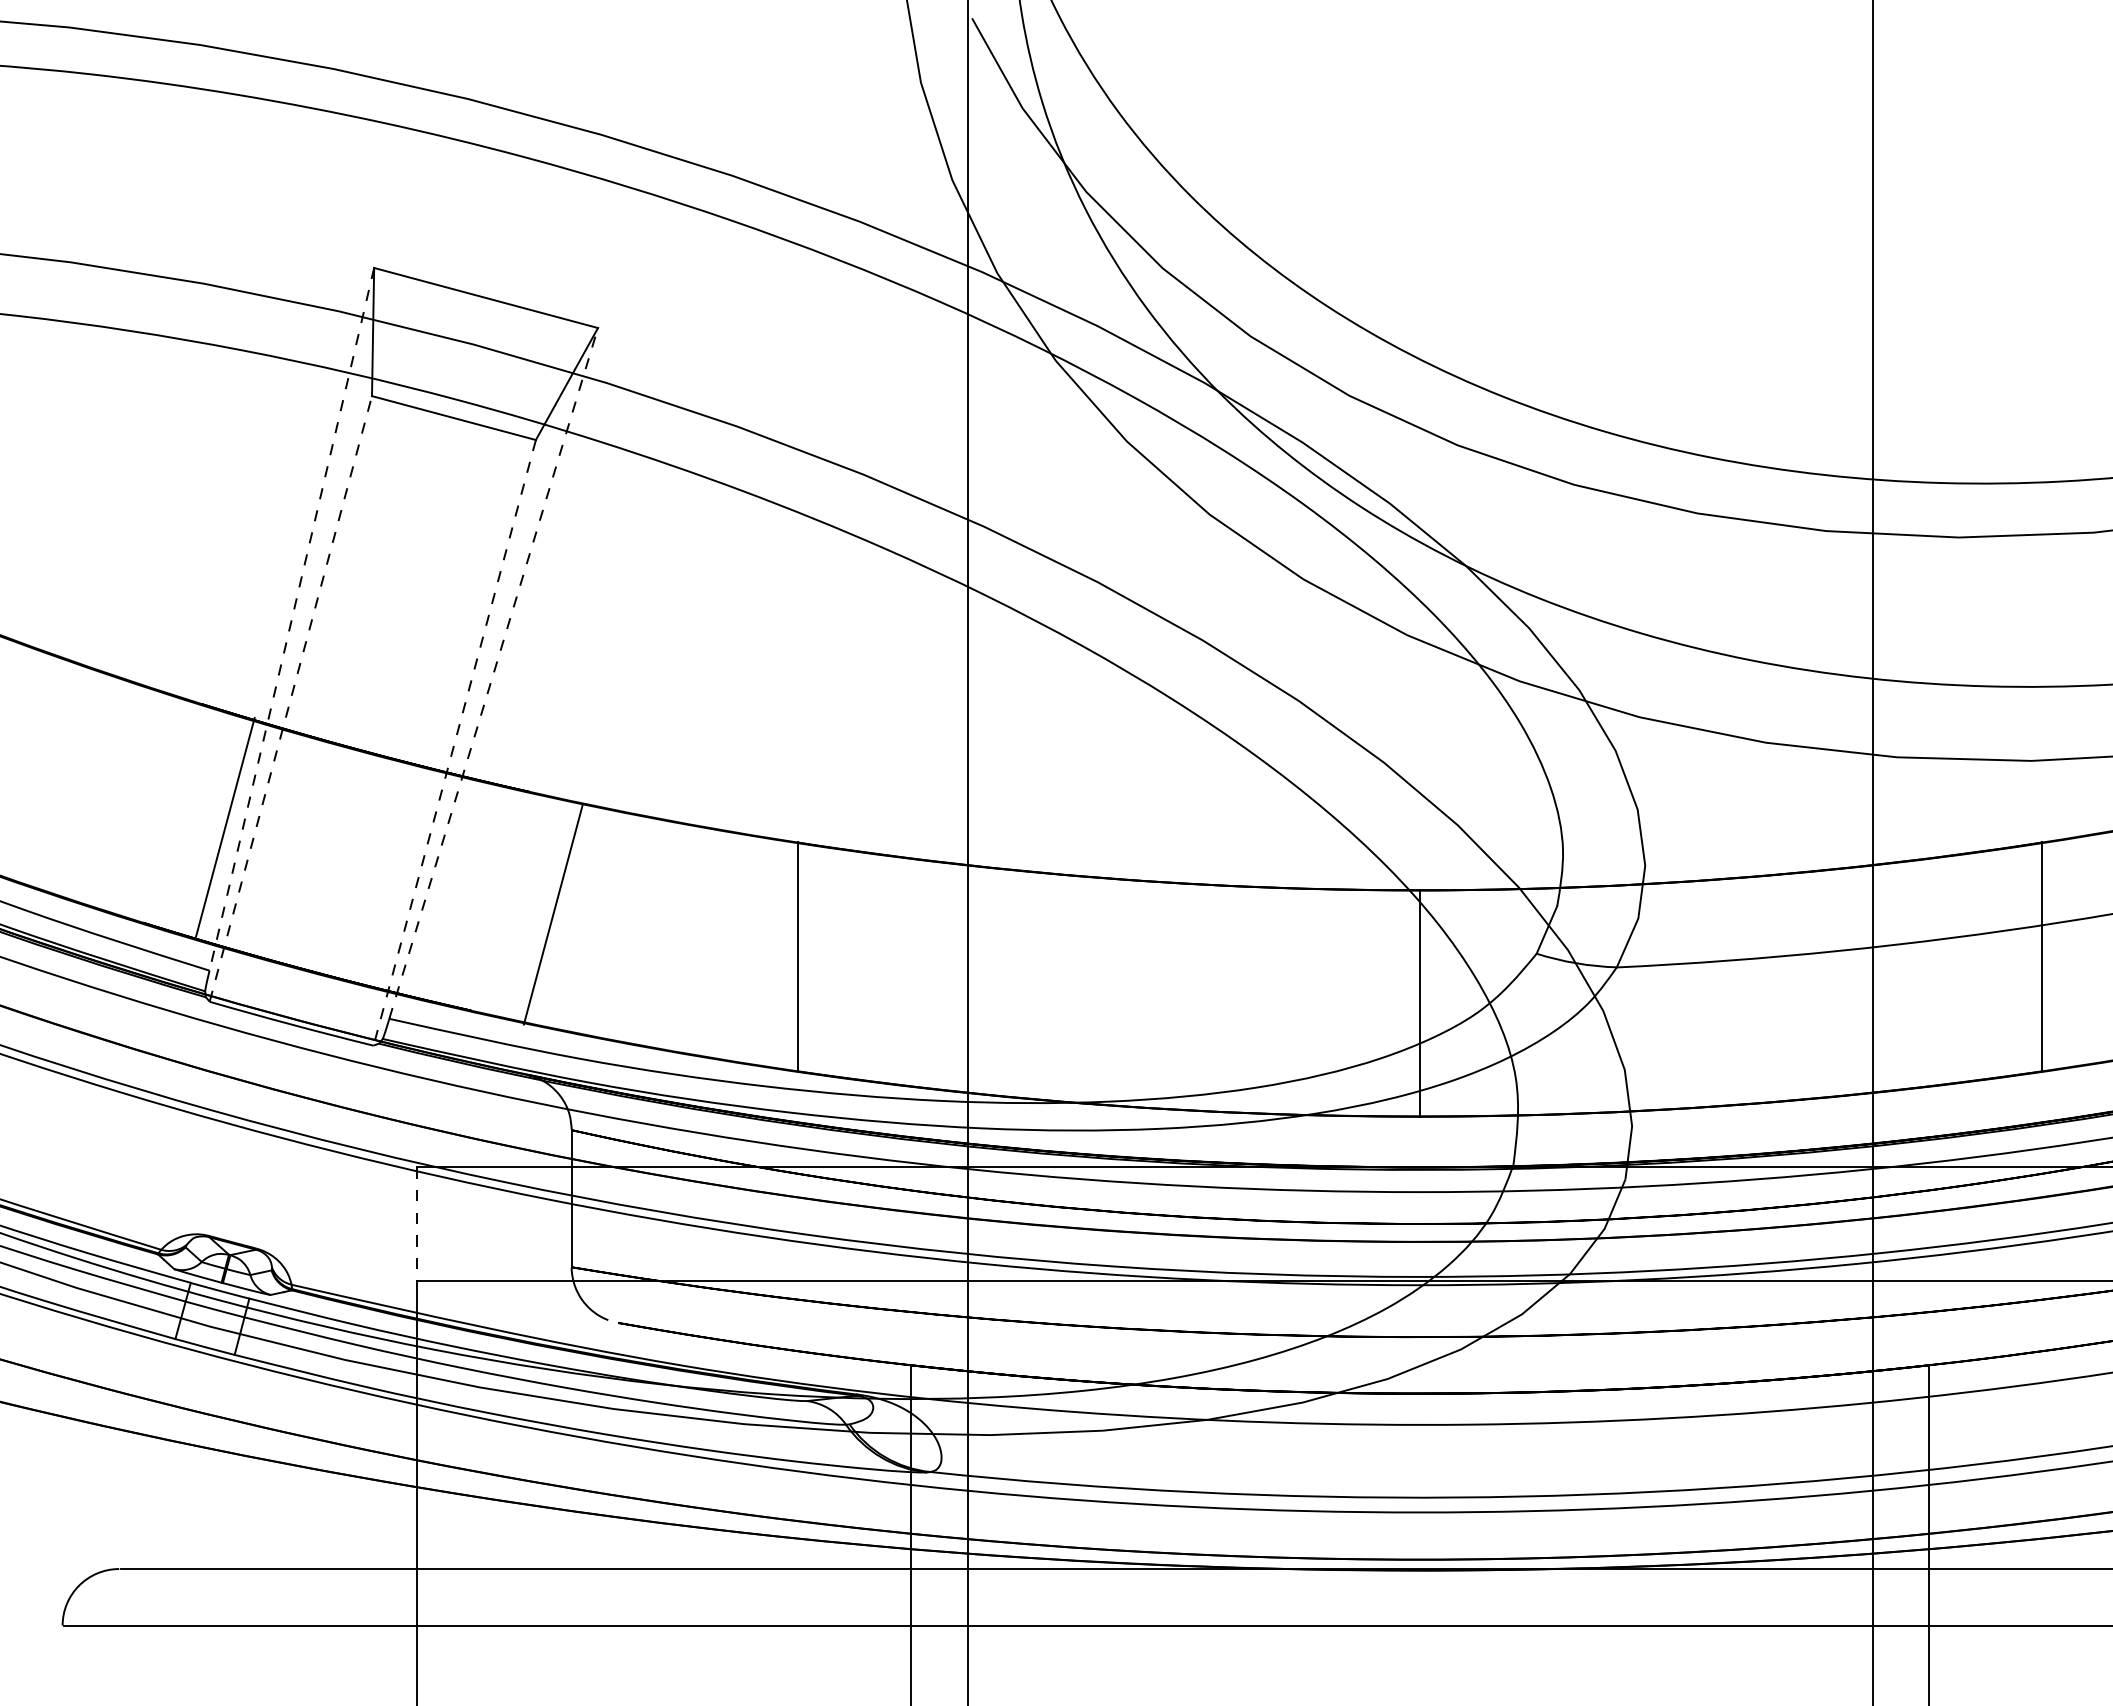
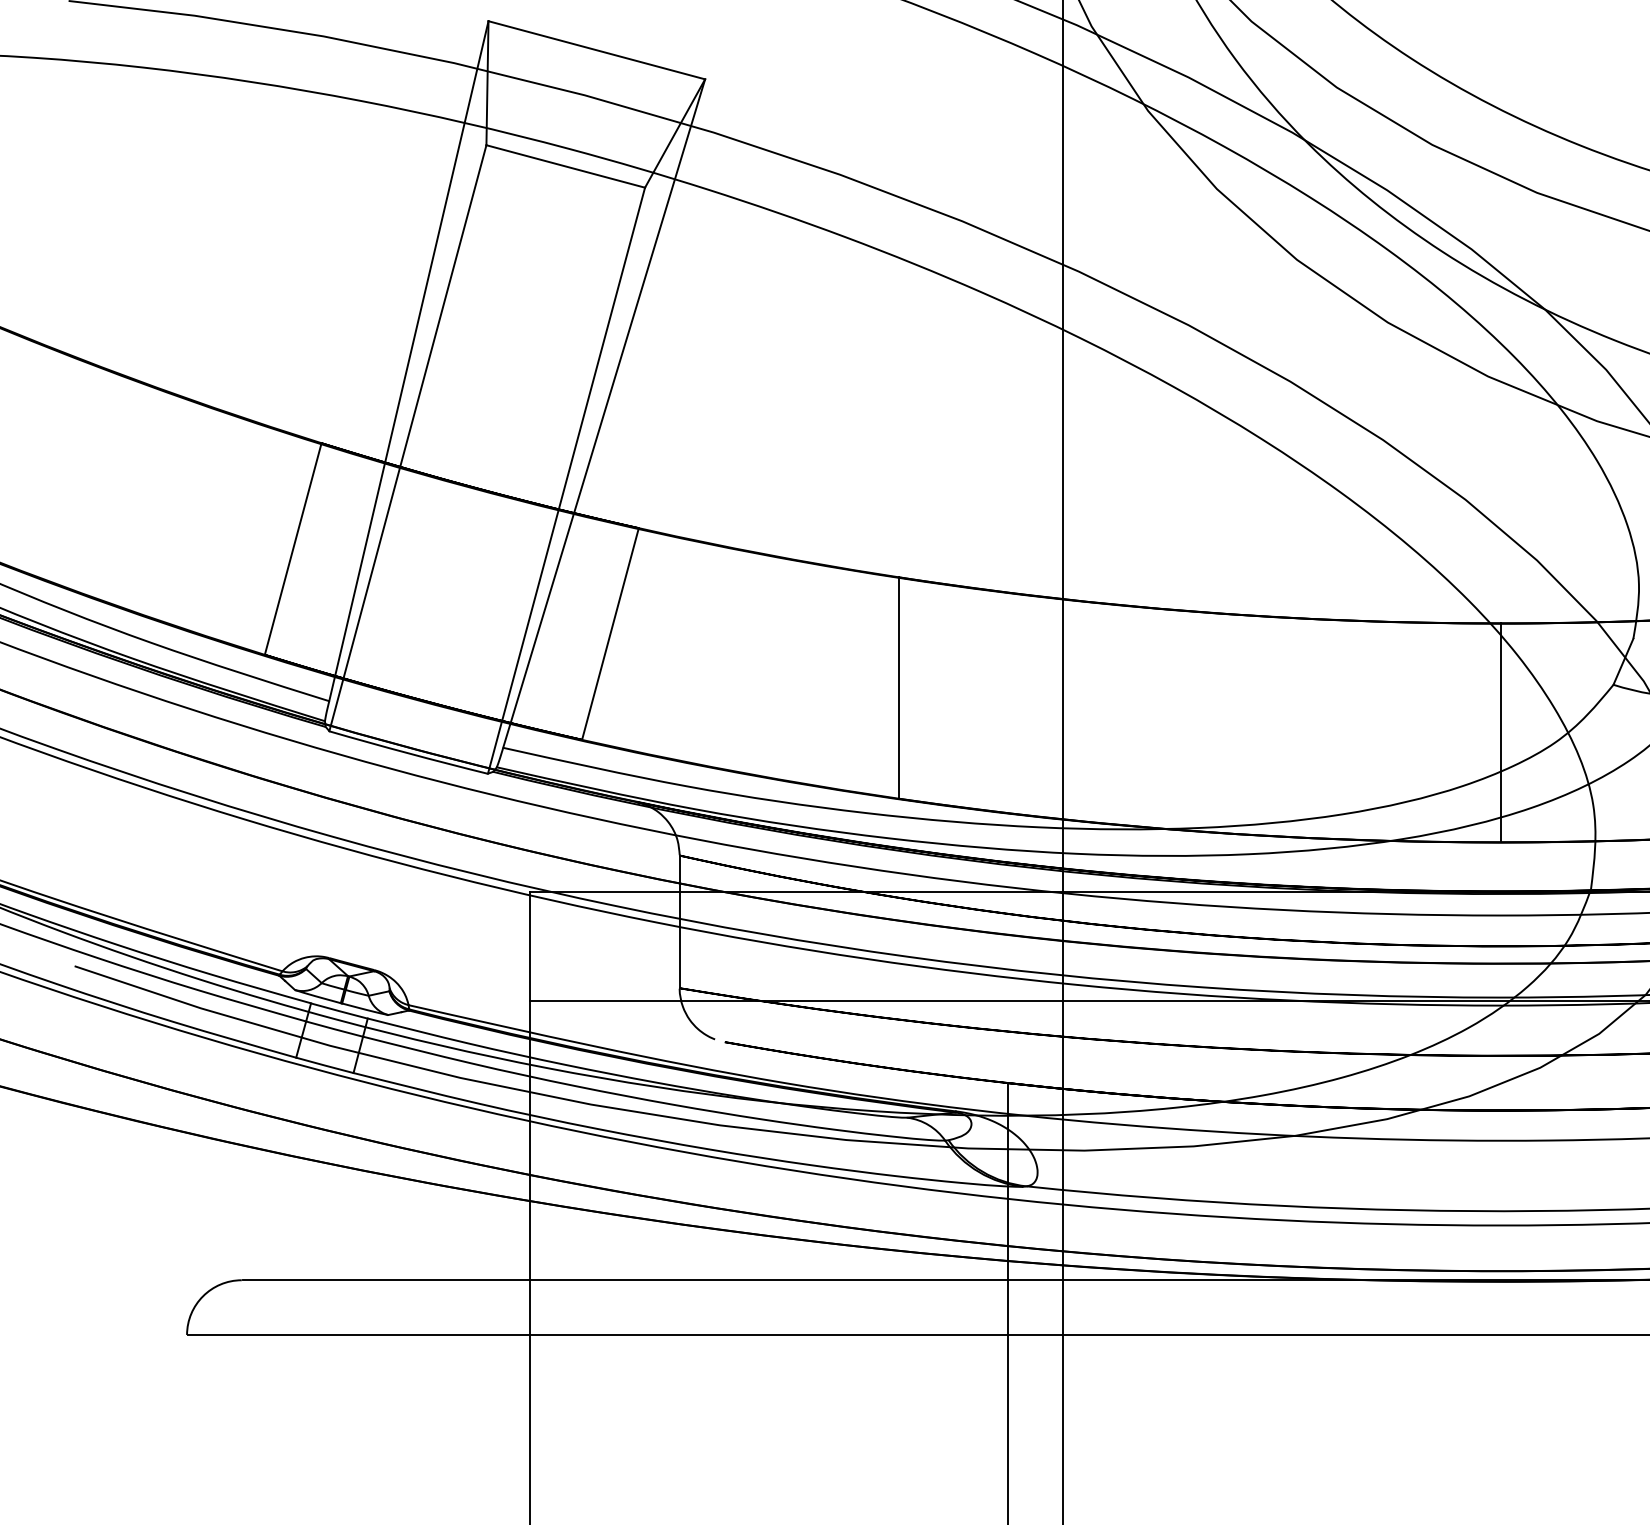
line: (291, 619) -> (408, 361), dashed -> solid
line: (493, 673) -> (604, 413), dashed -> solid
line: (290, 698) -> (407, 437), dashed -> solid
line: (454, 743) -> (566, 481), dashed -> solid
line: (225, 827) -> (293, 549), moved
line: (552, 914) -> (609, 633), moved
line: (416, 1224) -> (529, 946), dashed -> solid

